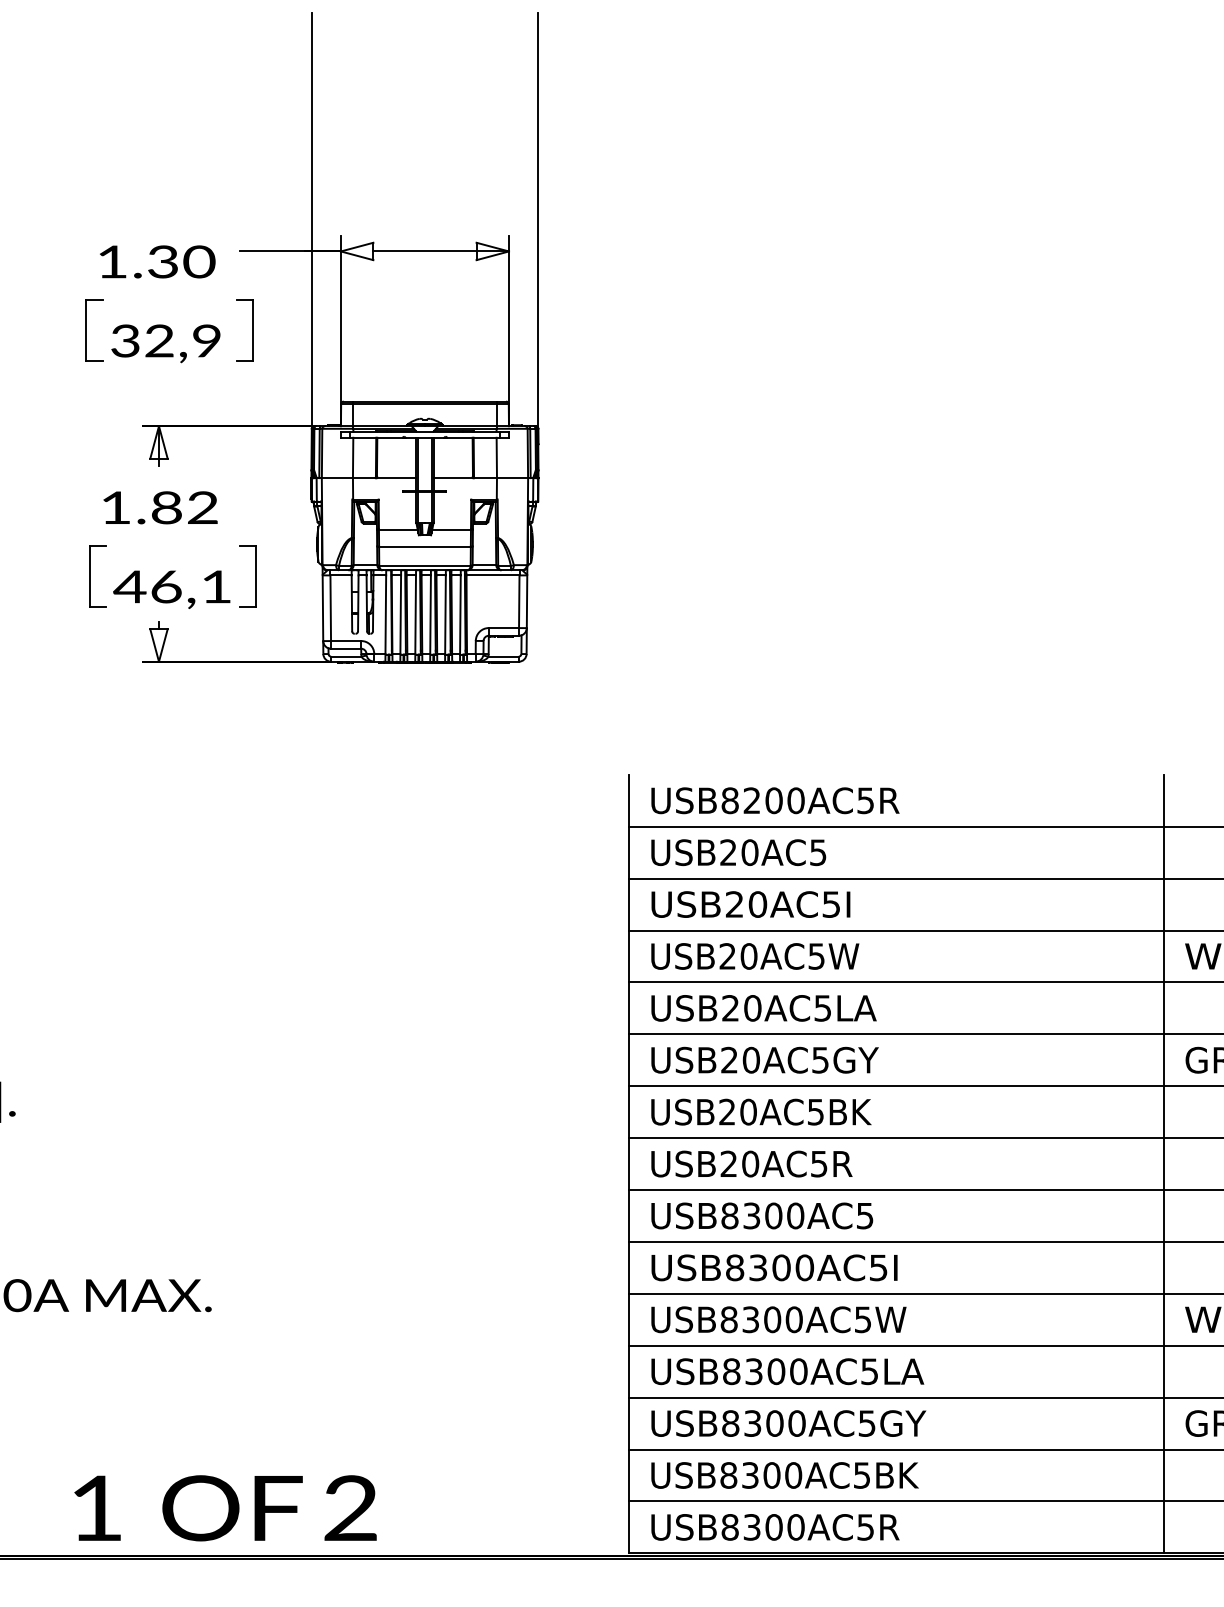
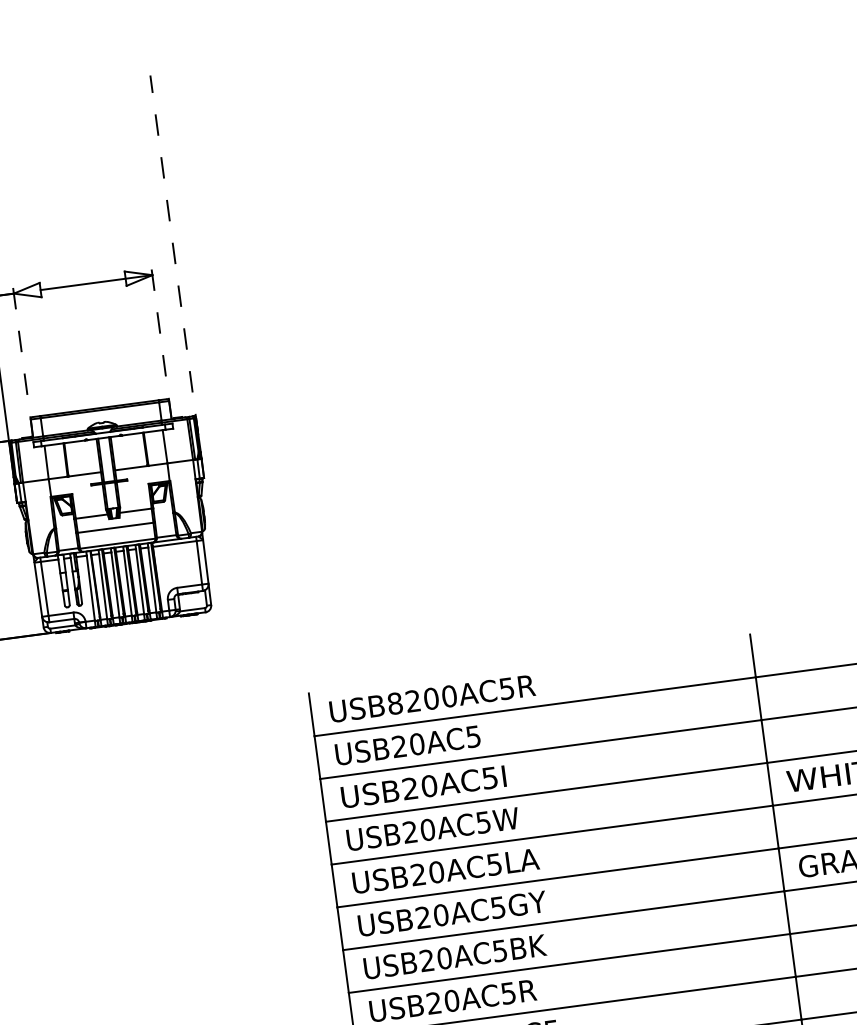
line: (538, 256) -> (177, 276), solid -> dashed
line: (340, 330) -> (22, 358), solid -> dashed
line: (508, 330) -> (160, 340), solid -> dashed

